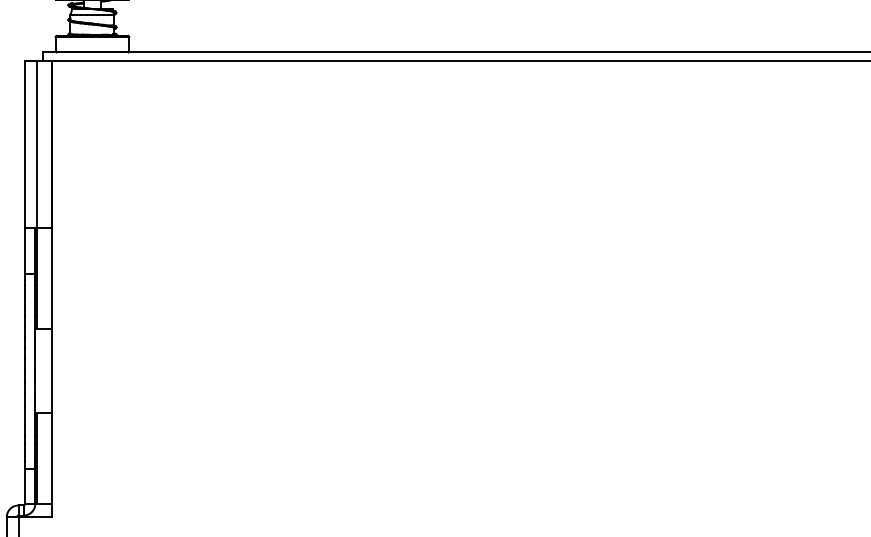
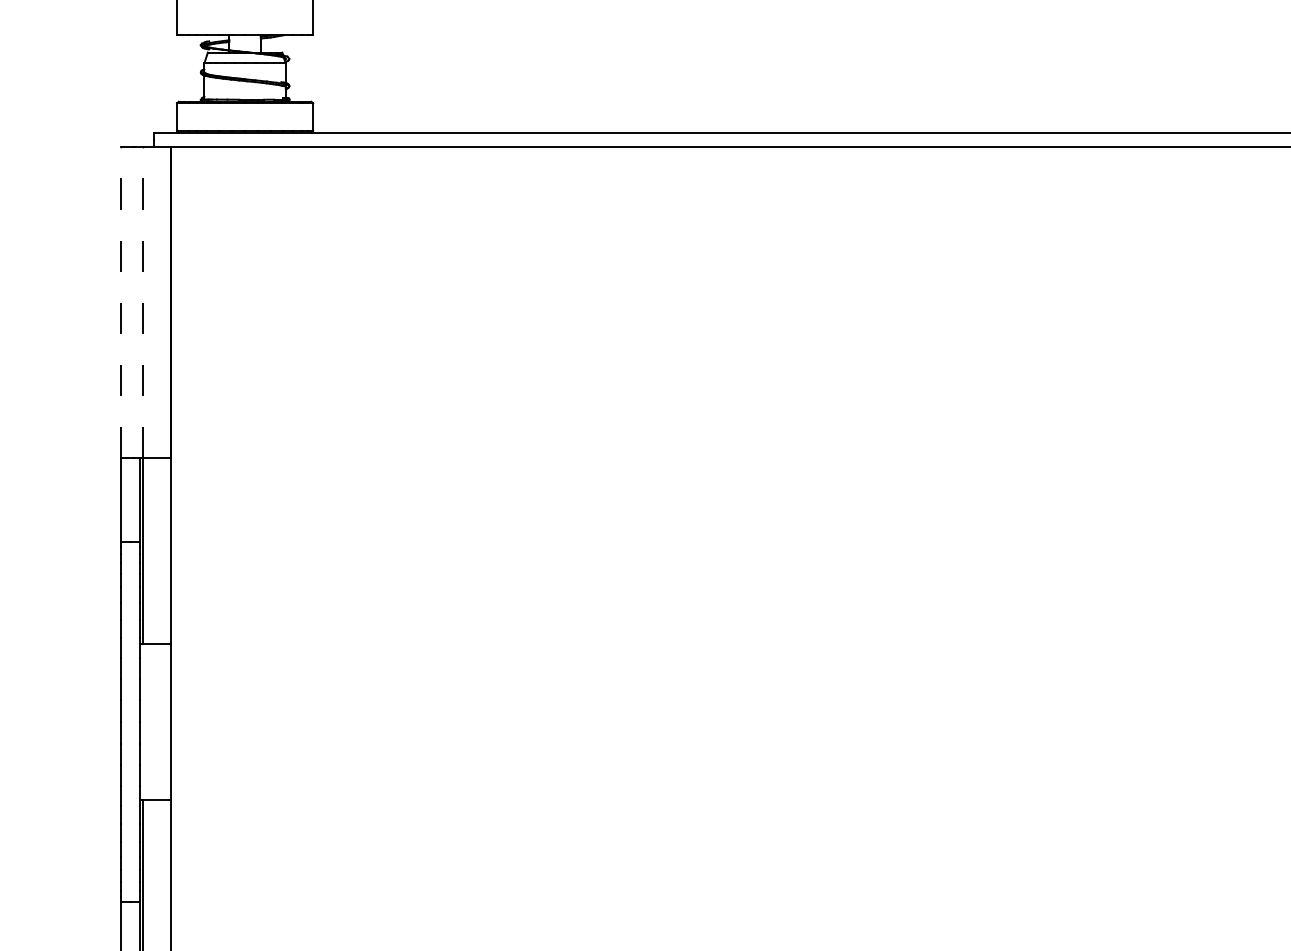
line: (25, 144) -> (121, 302), solid -> dashed
line: (37, 144) -> (143, 302), solid -> dashed

